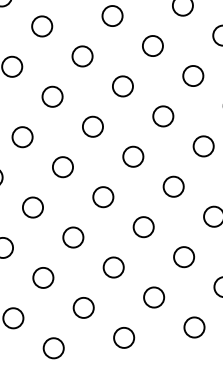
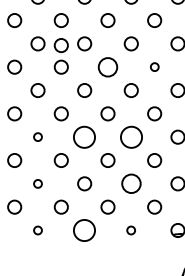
circle: (46, 64) -> (60, 45), added
circle: (192, 74) -> (154, 66), size x0.6
circle: (122, 85) -> (107, 66), size x1.4
circle: (172, 185) -> (130, 136), size x1.6
circle: (102, 196) -> (84, 136), size x1.6
circle: (32, 206) -> (37, 136), size x0.6
circle: (182, 256) -> (130, 183), size x1.4
circle: (42, 277) -> (37, 183), size x0.6
circle: (193, 327) -> (130, 230), size x0.6
circle: (123, 337) -> (84, 230), size x1.6
circle: (52, 348) -> (37, 230), size x0.6

